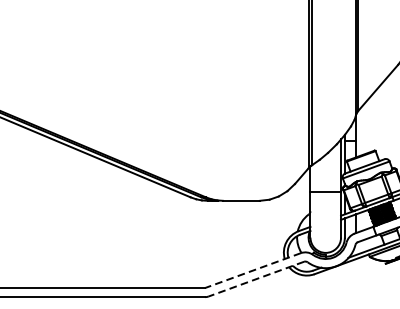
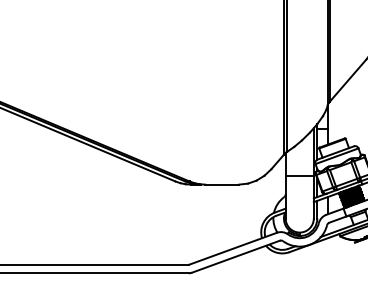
line: (253, 270) -> (233, 248), dashed -> solid
line: (255, 278) -> (235, 256), dashed -> solid

